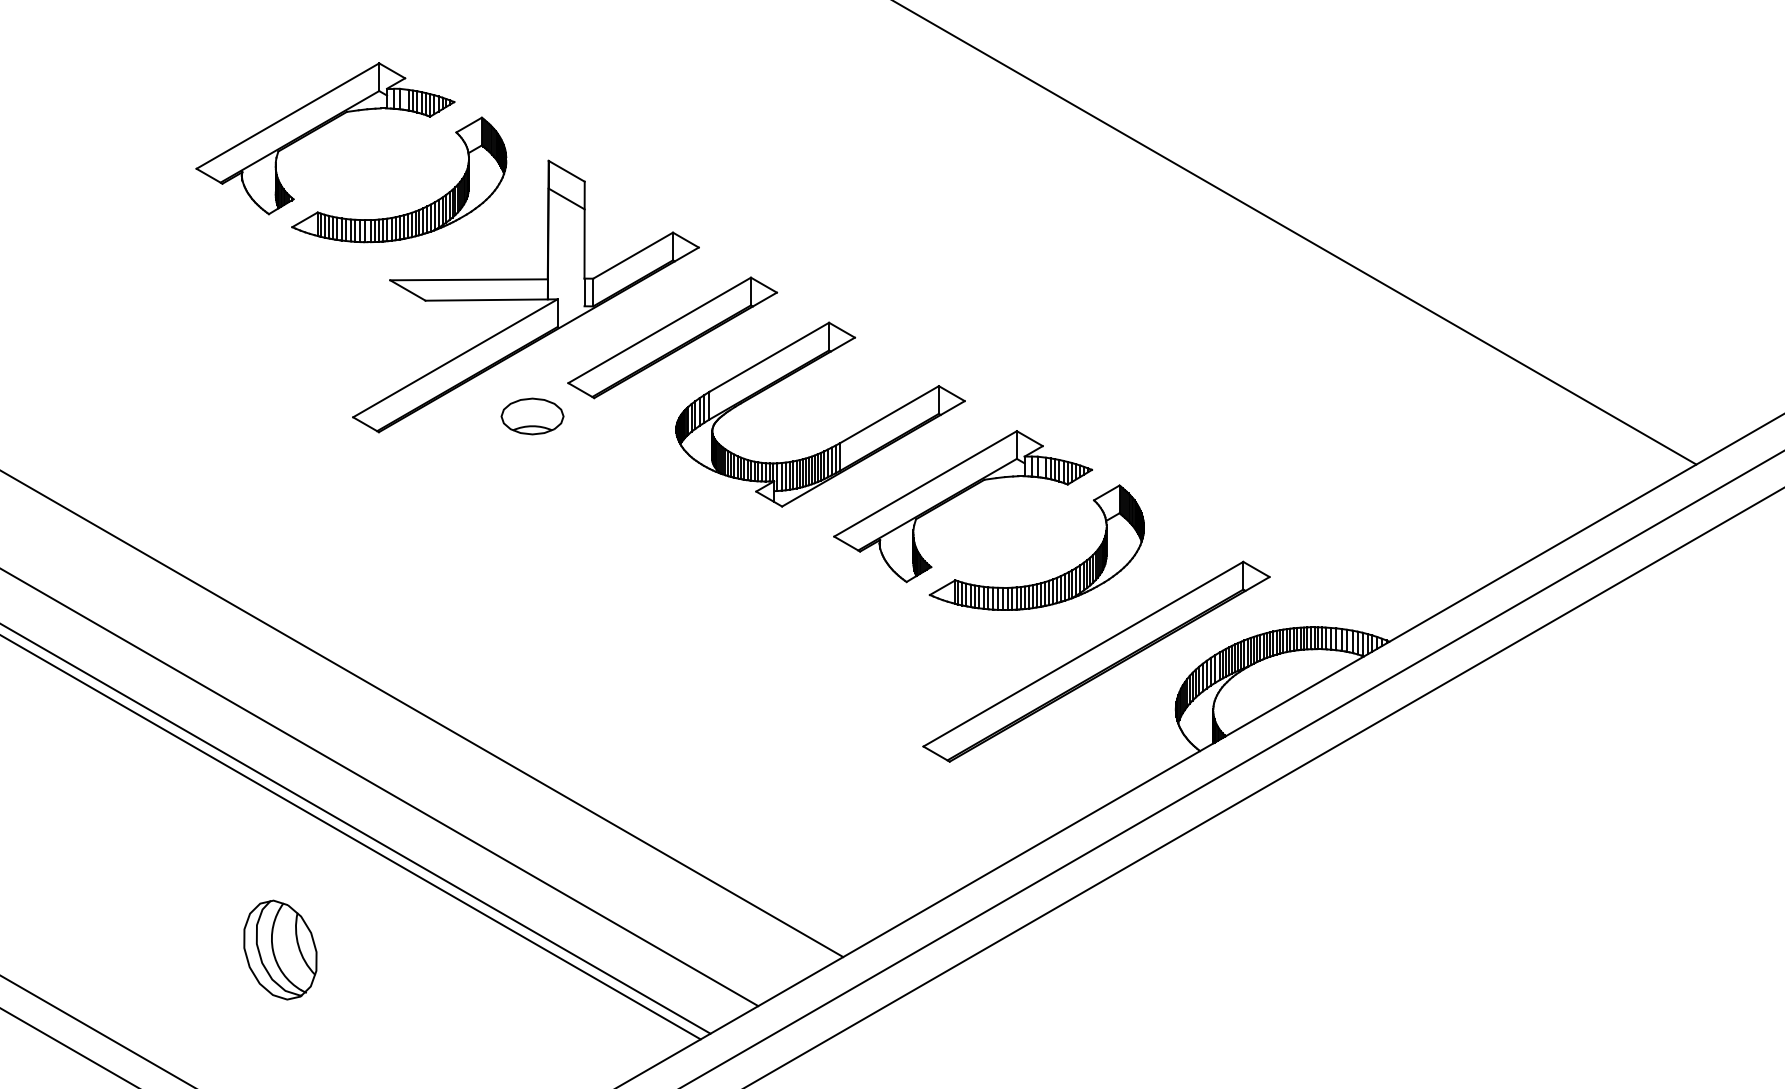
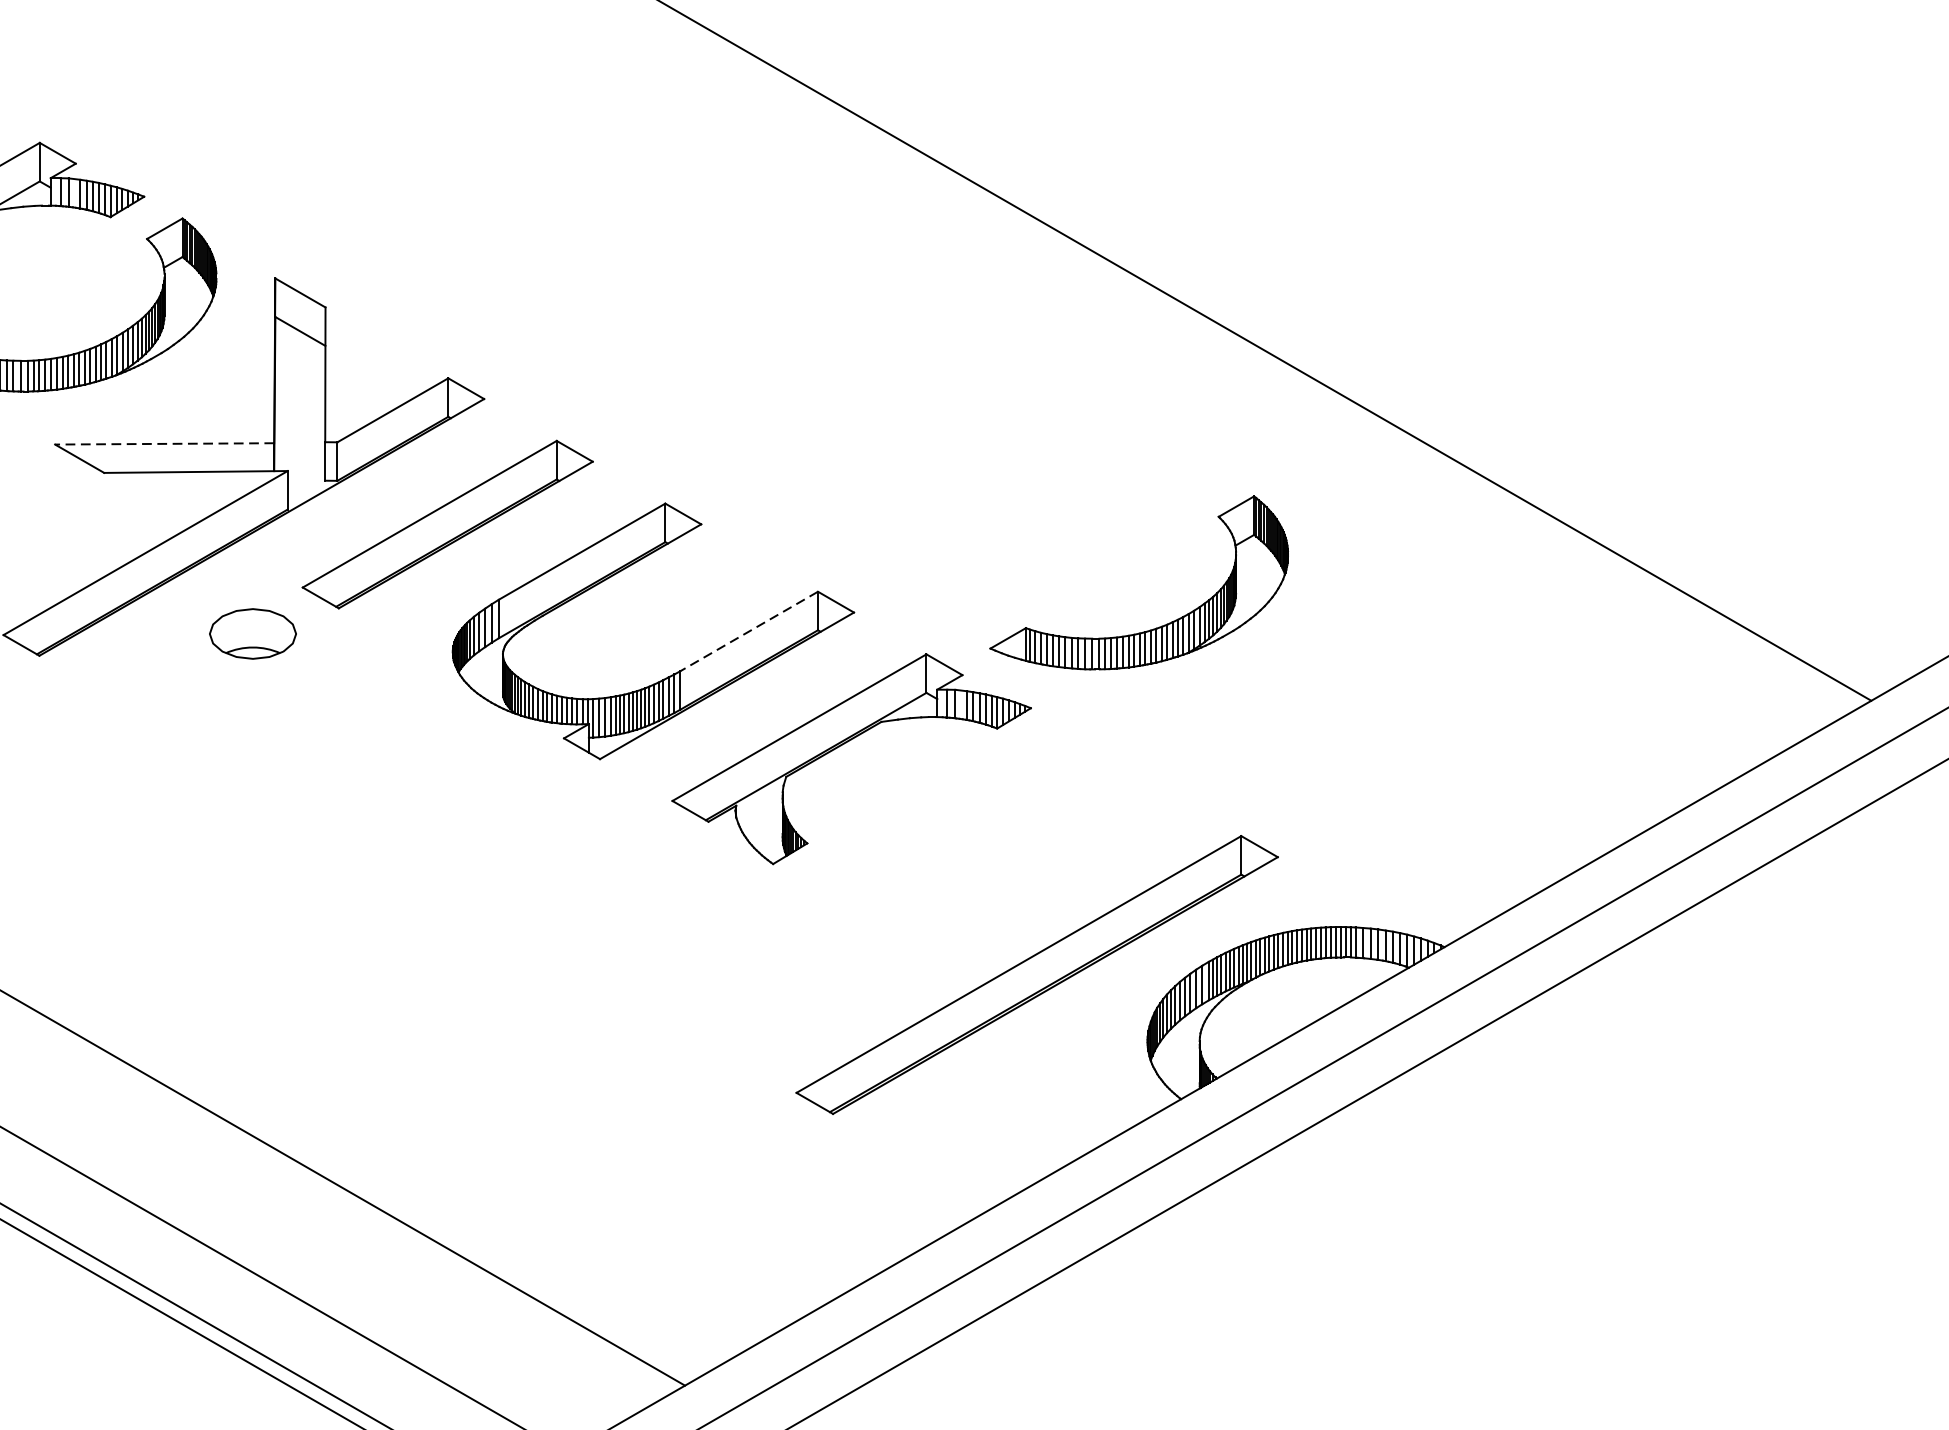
line: (469, 279) -> (165, 443), solid -> dashed
line: (888, 415) -> (747, 632), solid -> dashed
part: (1046, 580) -> (1152, 628), moved

